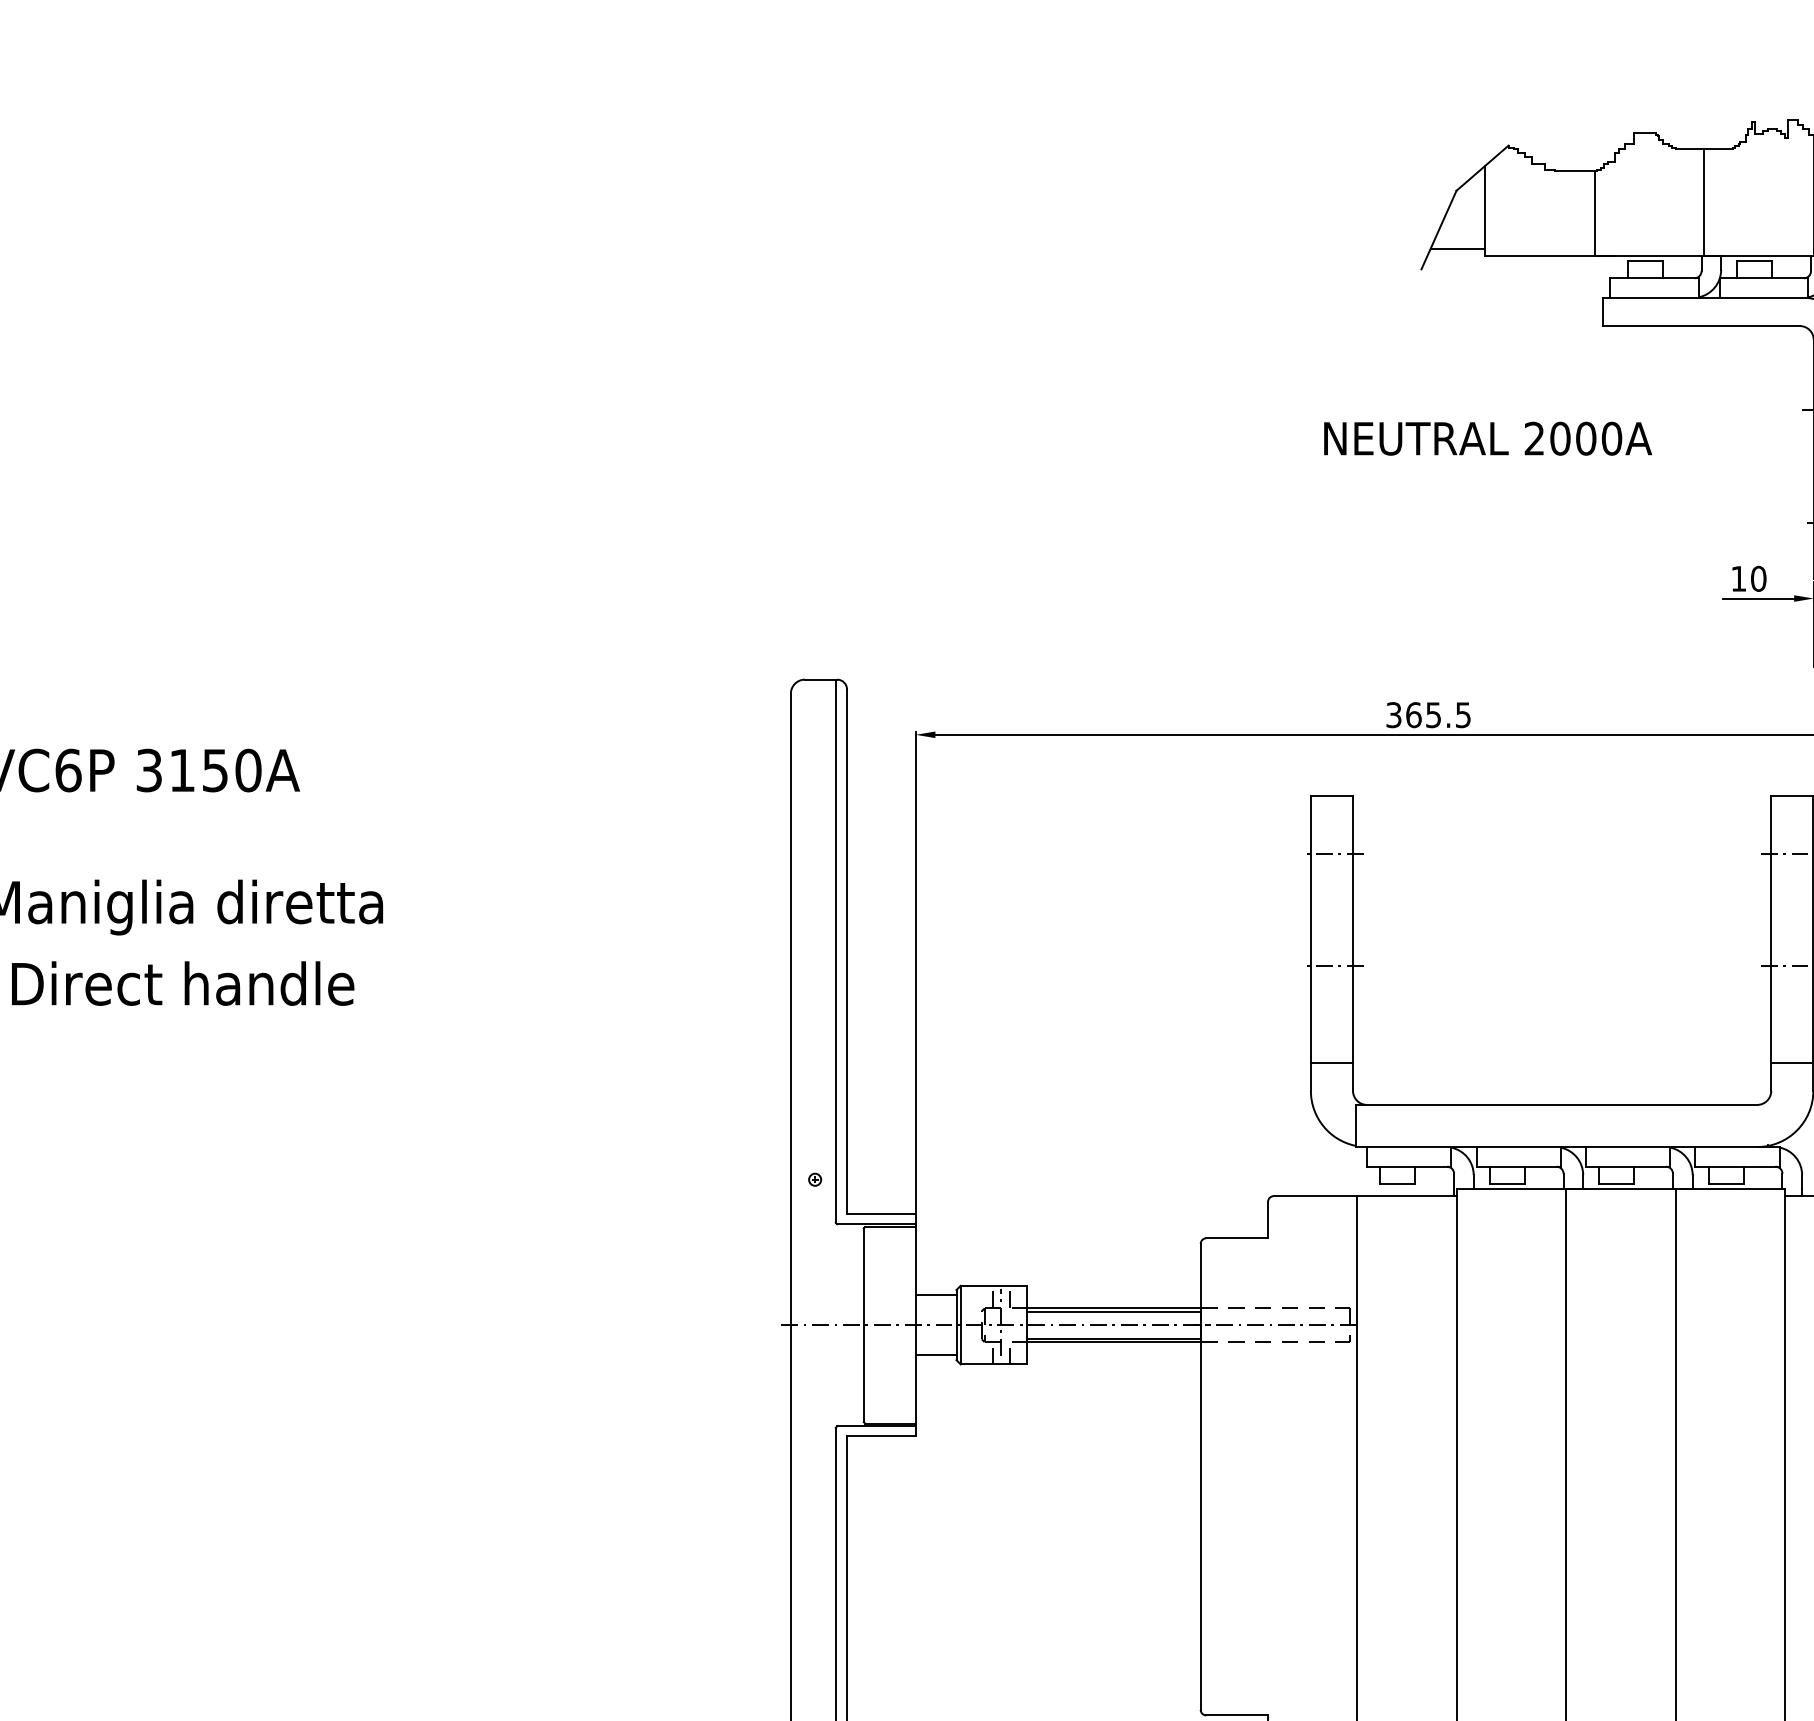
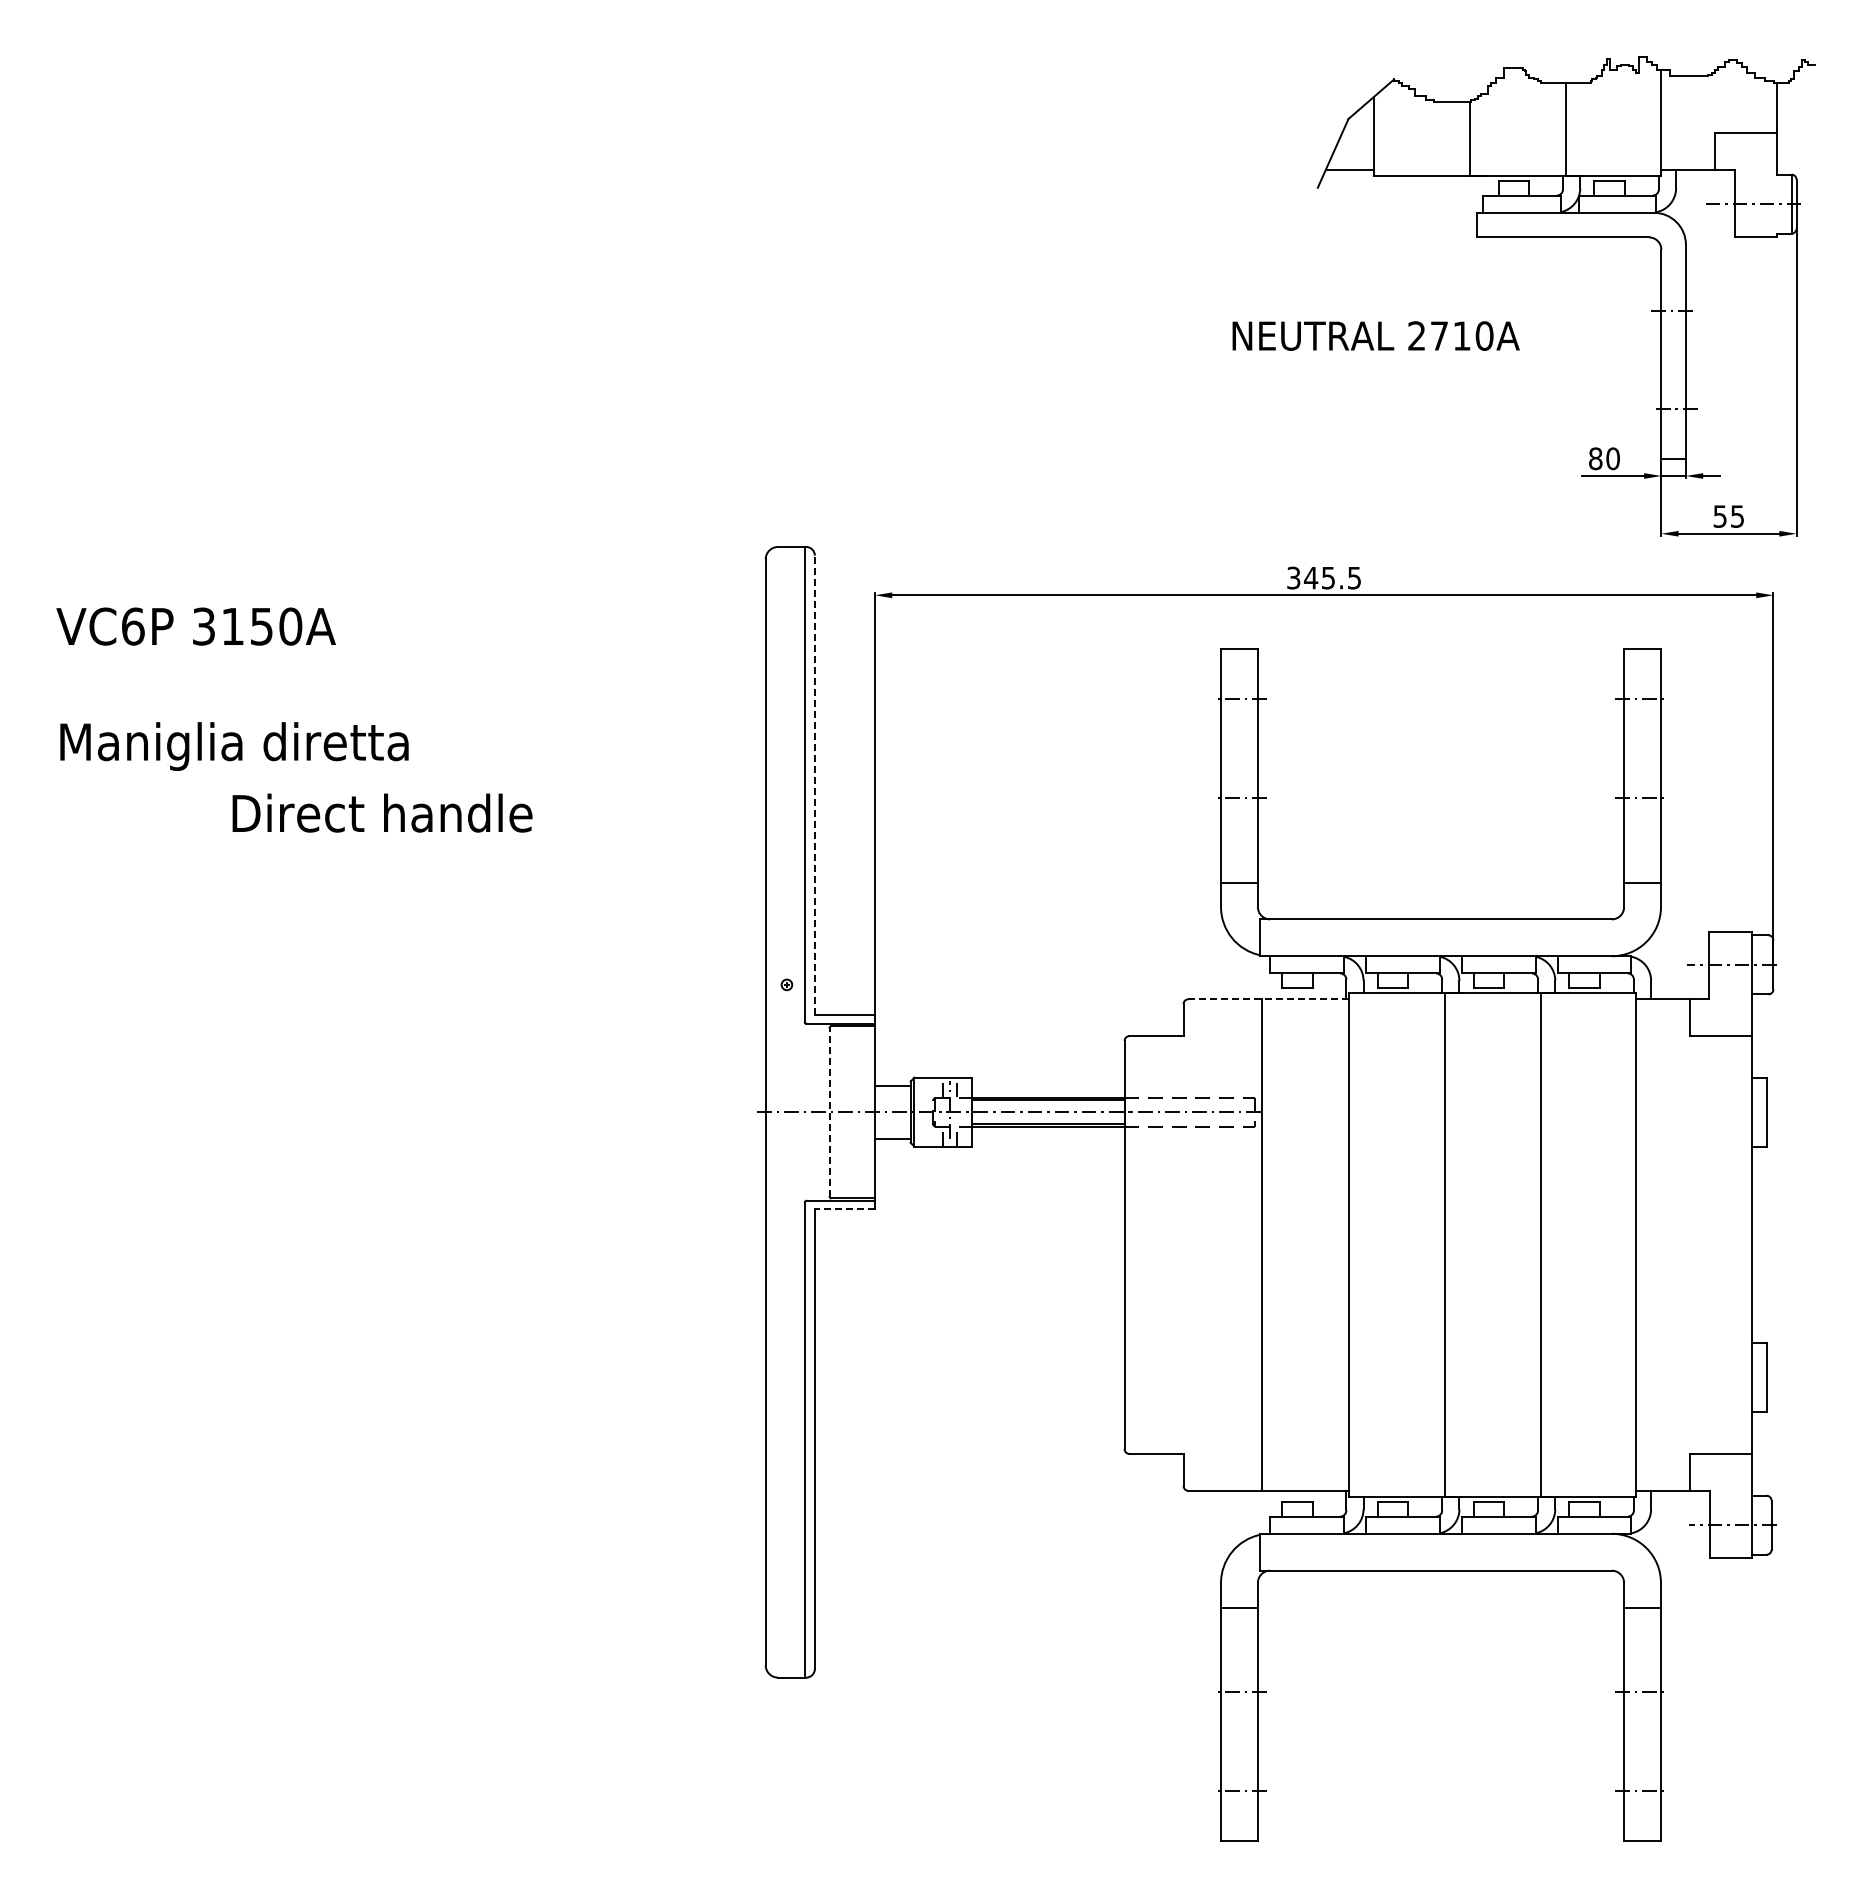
text: (1572, 438) -> (1450, 335), 2000A -> 2710A
text: (1738, 578) -> (1595, 458), 10 -> 80
text: (1413, 714) -> (1310, 577), 365.5 -> 345.5
line: (846, 952) -> (814, 785), solid -> dashed
text: (183, 982) -> (382, 812), moved
line: (1366, 1196) -> (1269, 999), solid -> dashed
line: (863, 1325) -> (829, 1112), solid -> dashed
line: (880, 1436) -> (844, 1209), solid -> dashed

